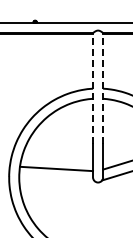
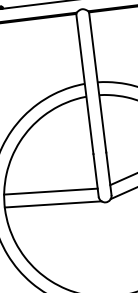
line: (93, 88) -> (85, 83), dashed -> solid
line: (103, 88) -> (98, 82), dashed -> solid
line: (56, 178) -> (52, 203), added

